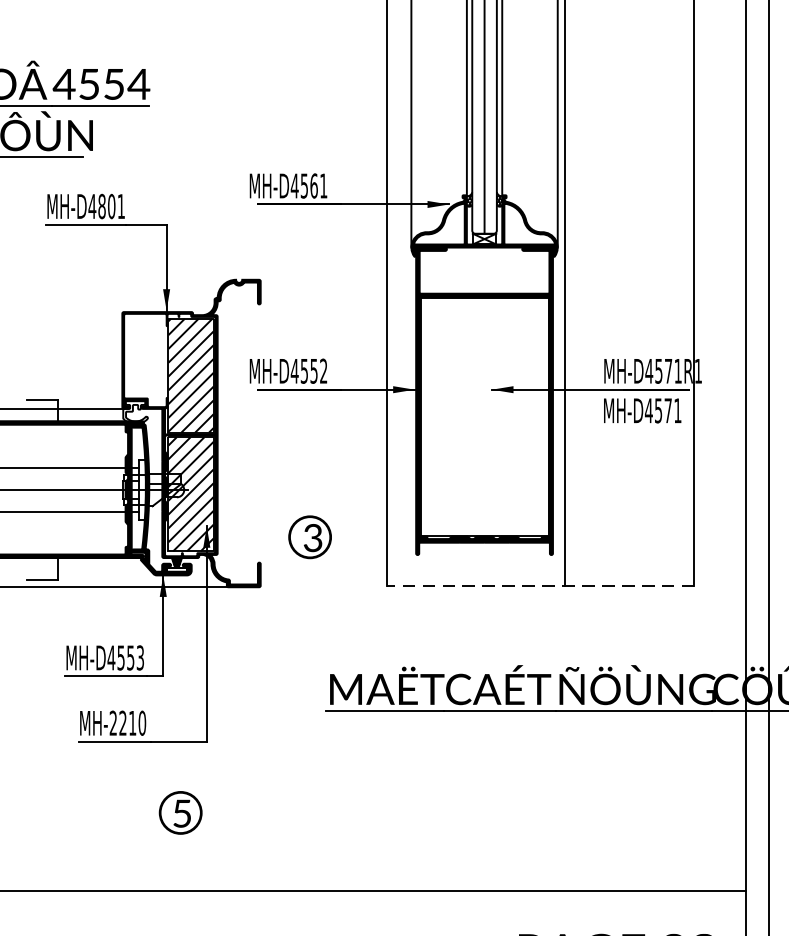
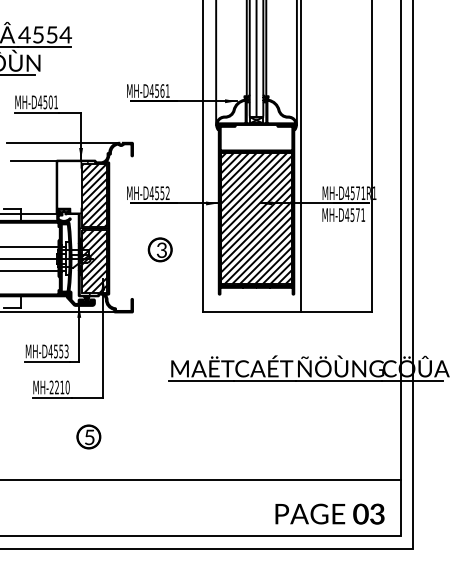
text: (102, 206) -> (45, 102), MH-D4801 -> MH-D4501
line: (134, 279) -> (63, 142), added
line: (80, 311) -> (33, 160), added
hatch: (484, 416) -> (256, 218), added
part: (308, 536) -> (159, 249), moved
line: (540, 585) -> (287, 311), dashed -> solid

